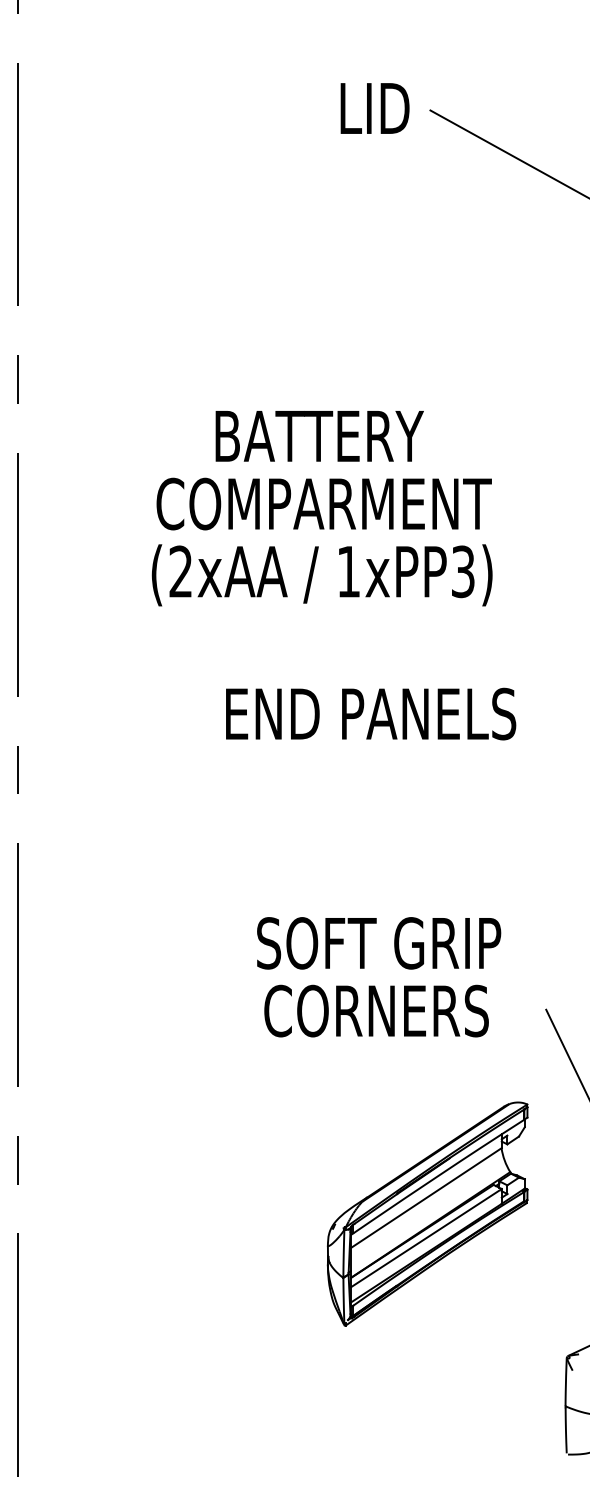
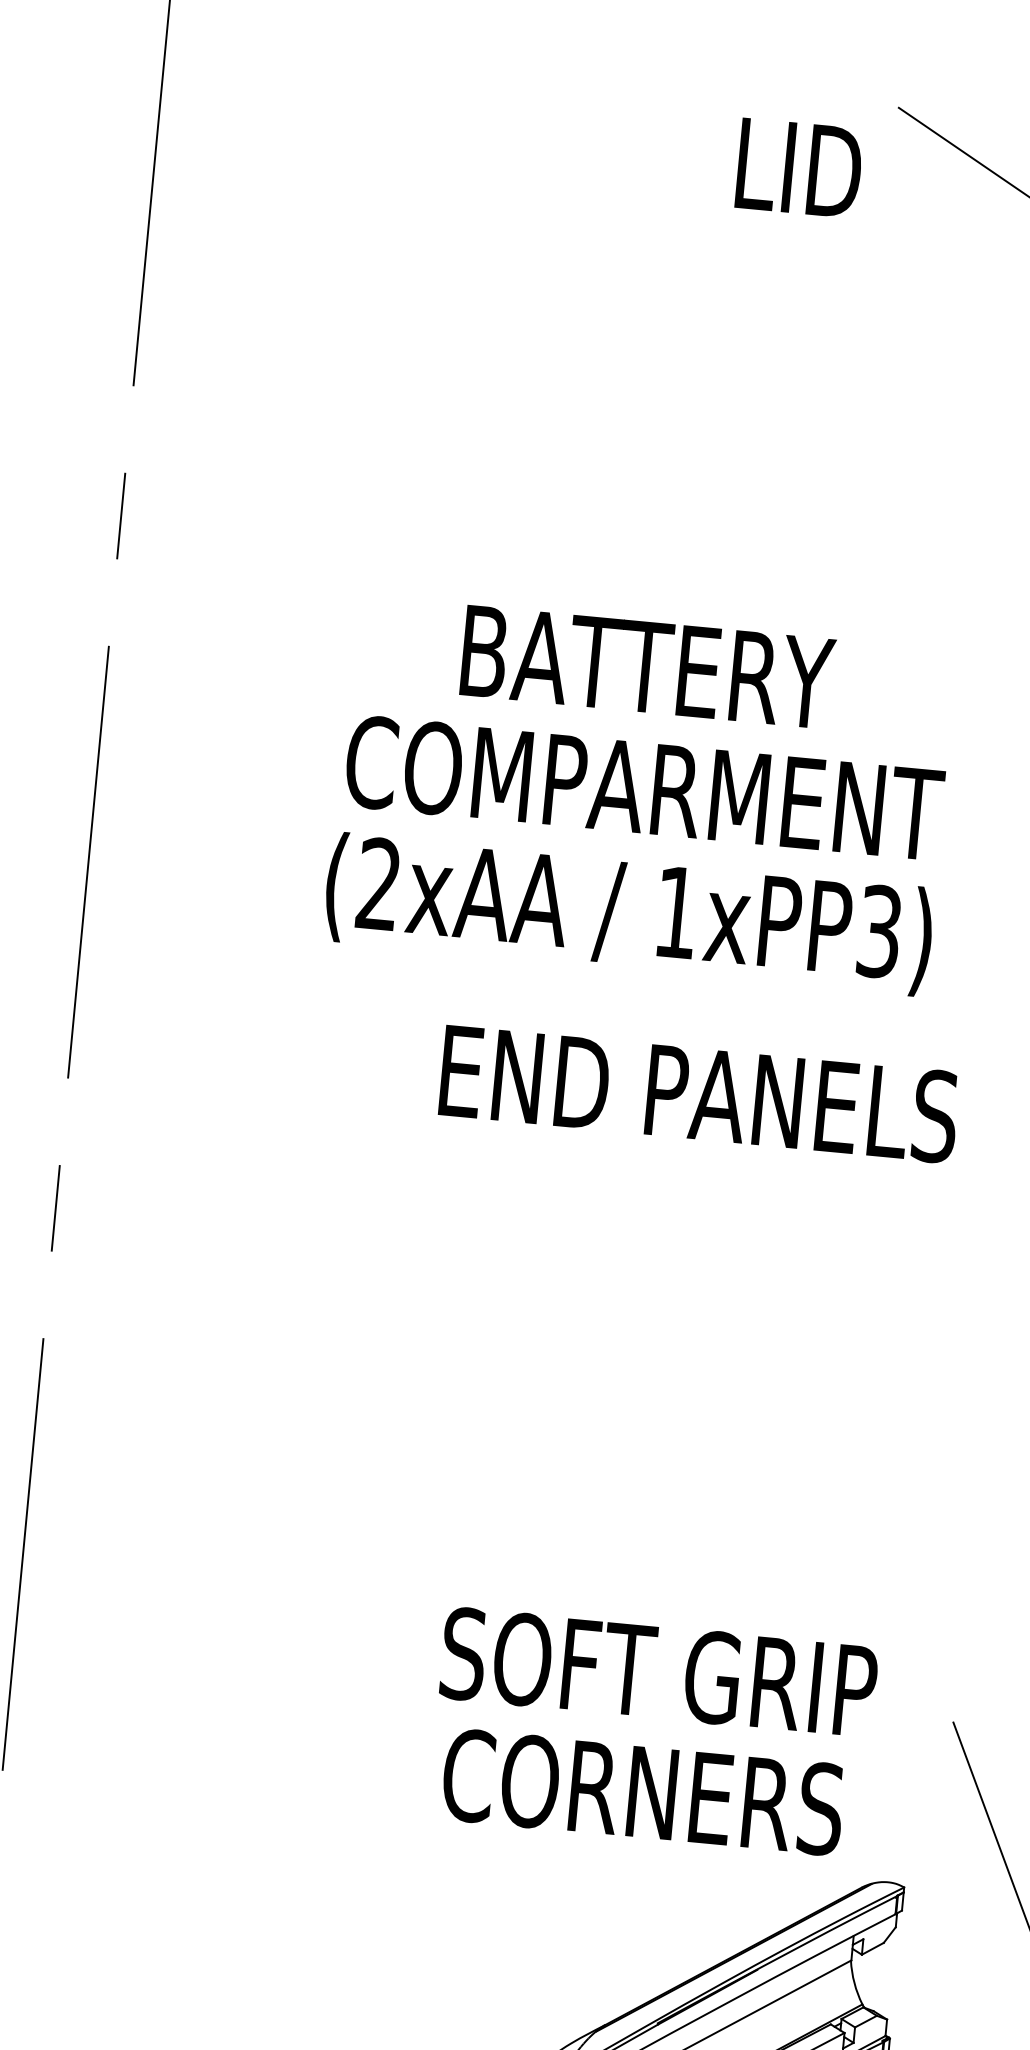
text: (374, 108) -> (798, 168), moved
text: (371, 713) -> (700, 1093), moved
text: (379, 977) -> (654, 1733), moved

